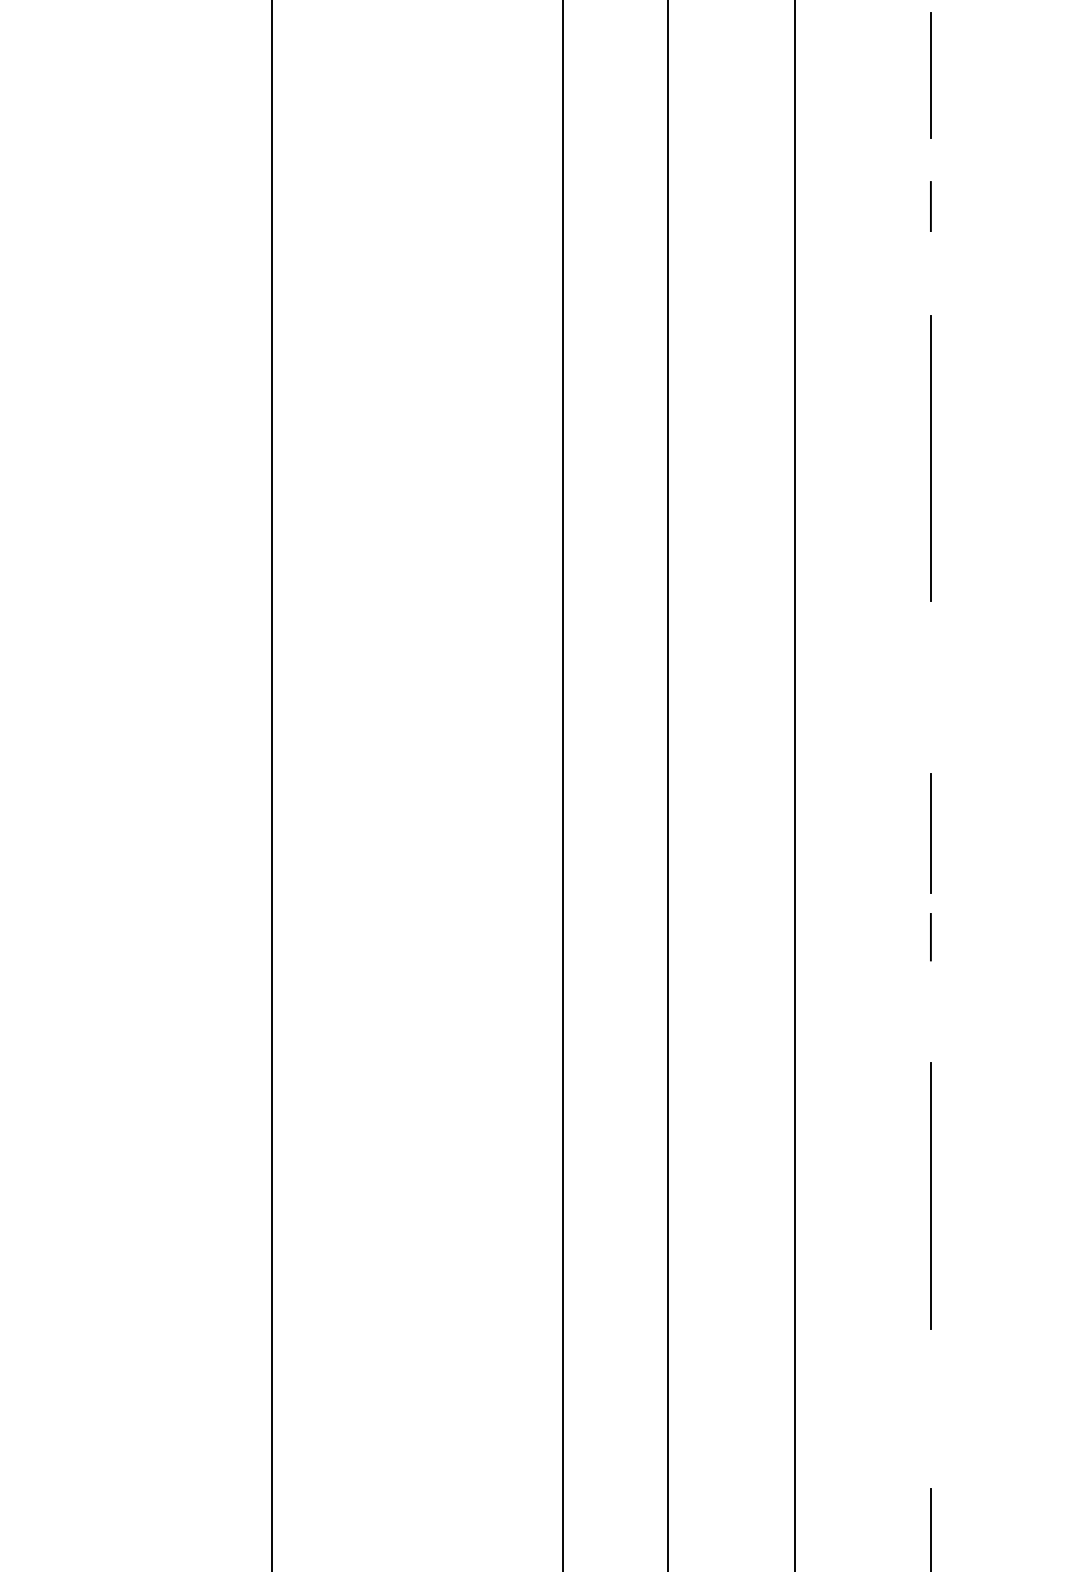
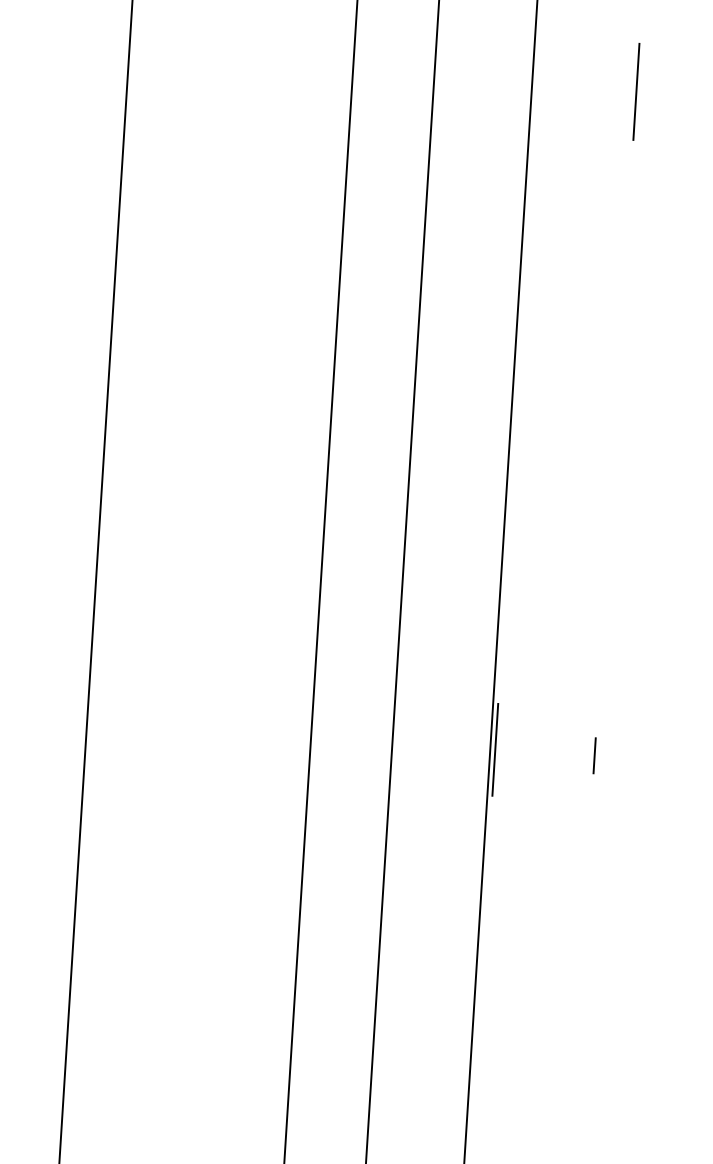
line: (930, 206) -> (629, 192), removed
line: (930, 458) -> (617, 387), removed
line: (930, 833) -> (495, 749), moved
line: (930, 1195) -> (581, 954), removed

